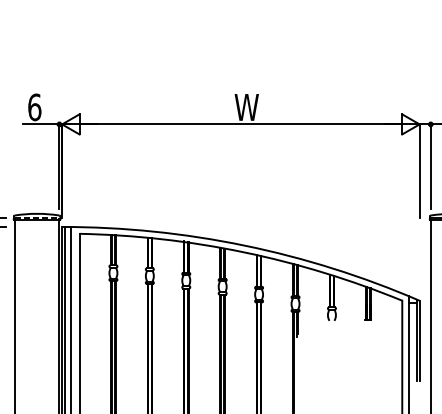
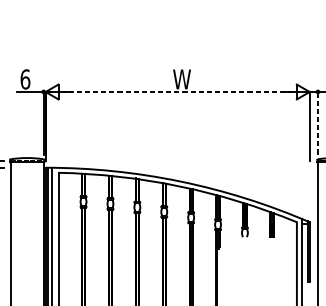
line: (240, 124) -> (177, 92), solid -> dashed
line: (430, 166) -> (317, 123), solid -> dashed

